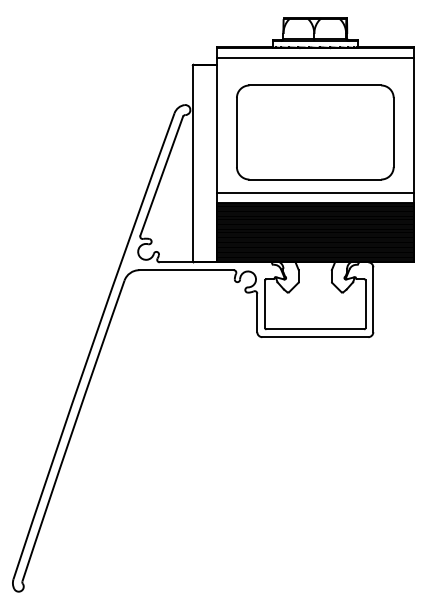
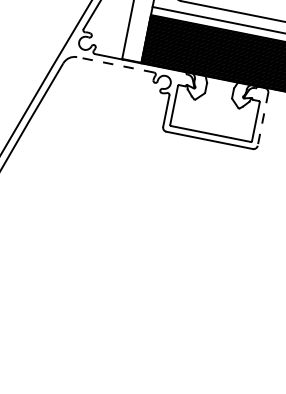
line: (186, 270) -> (115, 65), solid -> dashed
line: (373, 300) -> (263, 119), solid -> dashed

